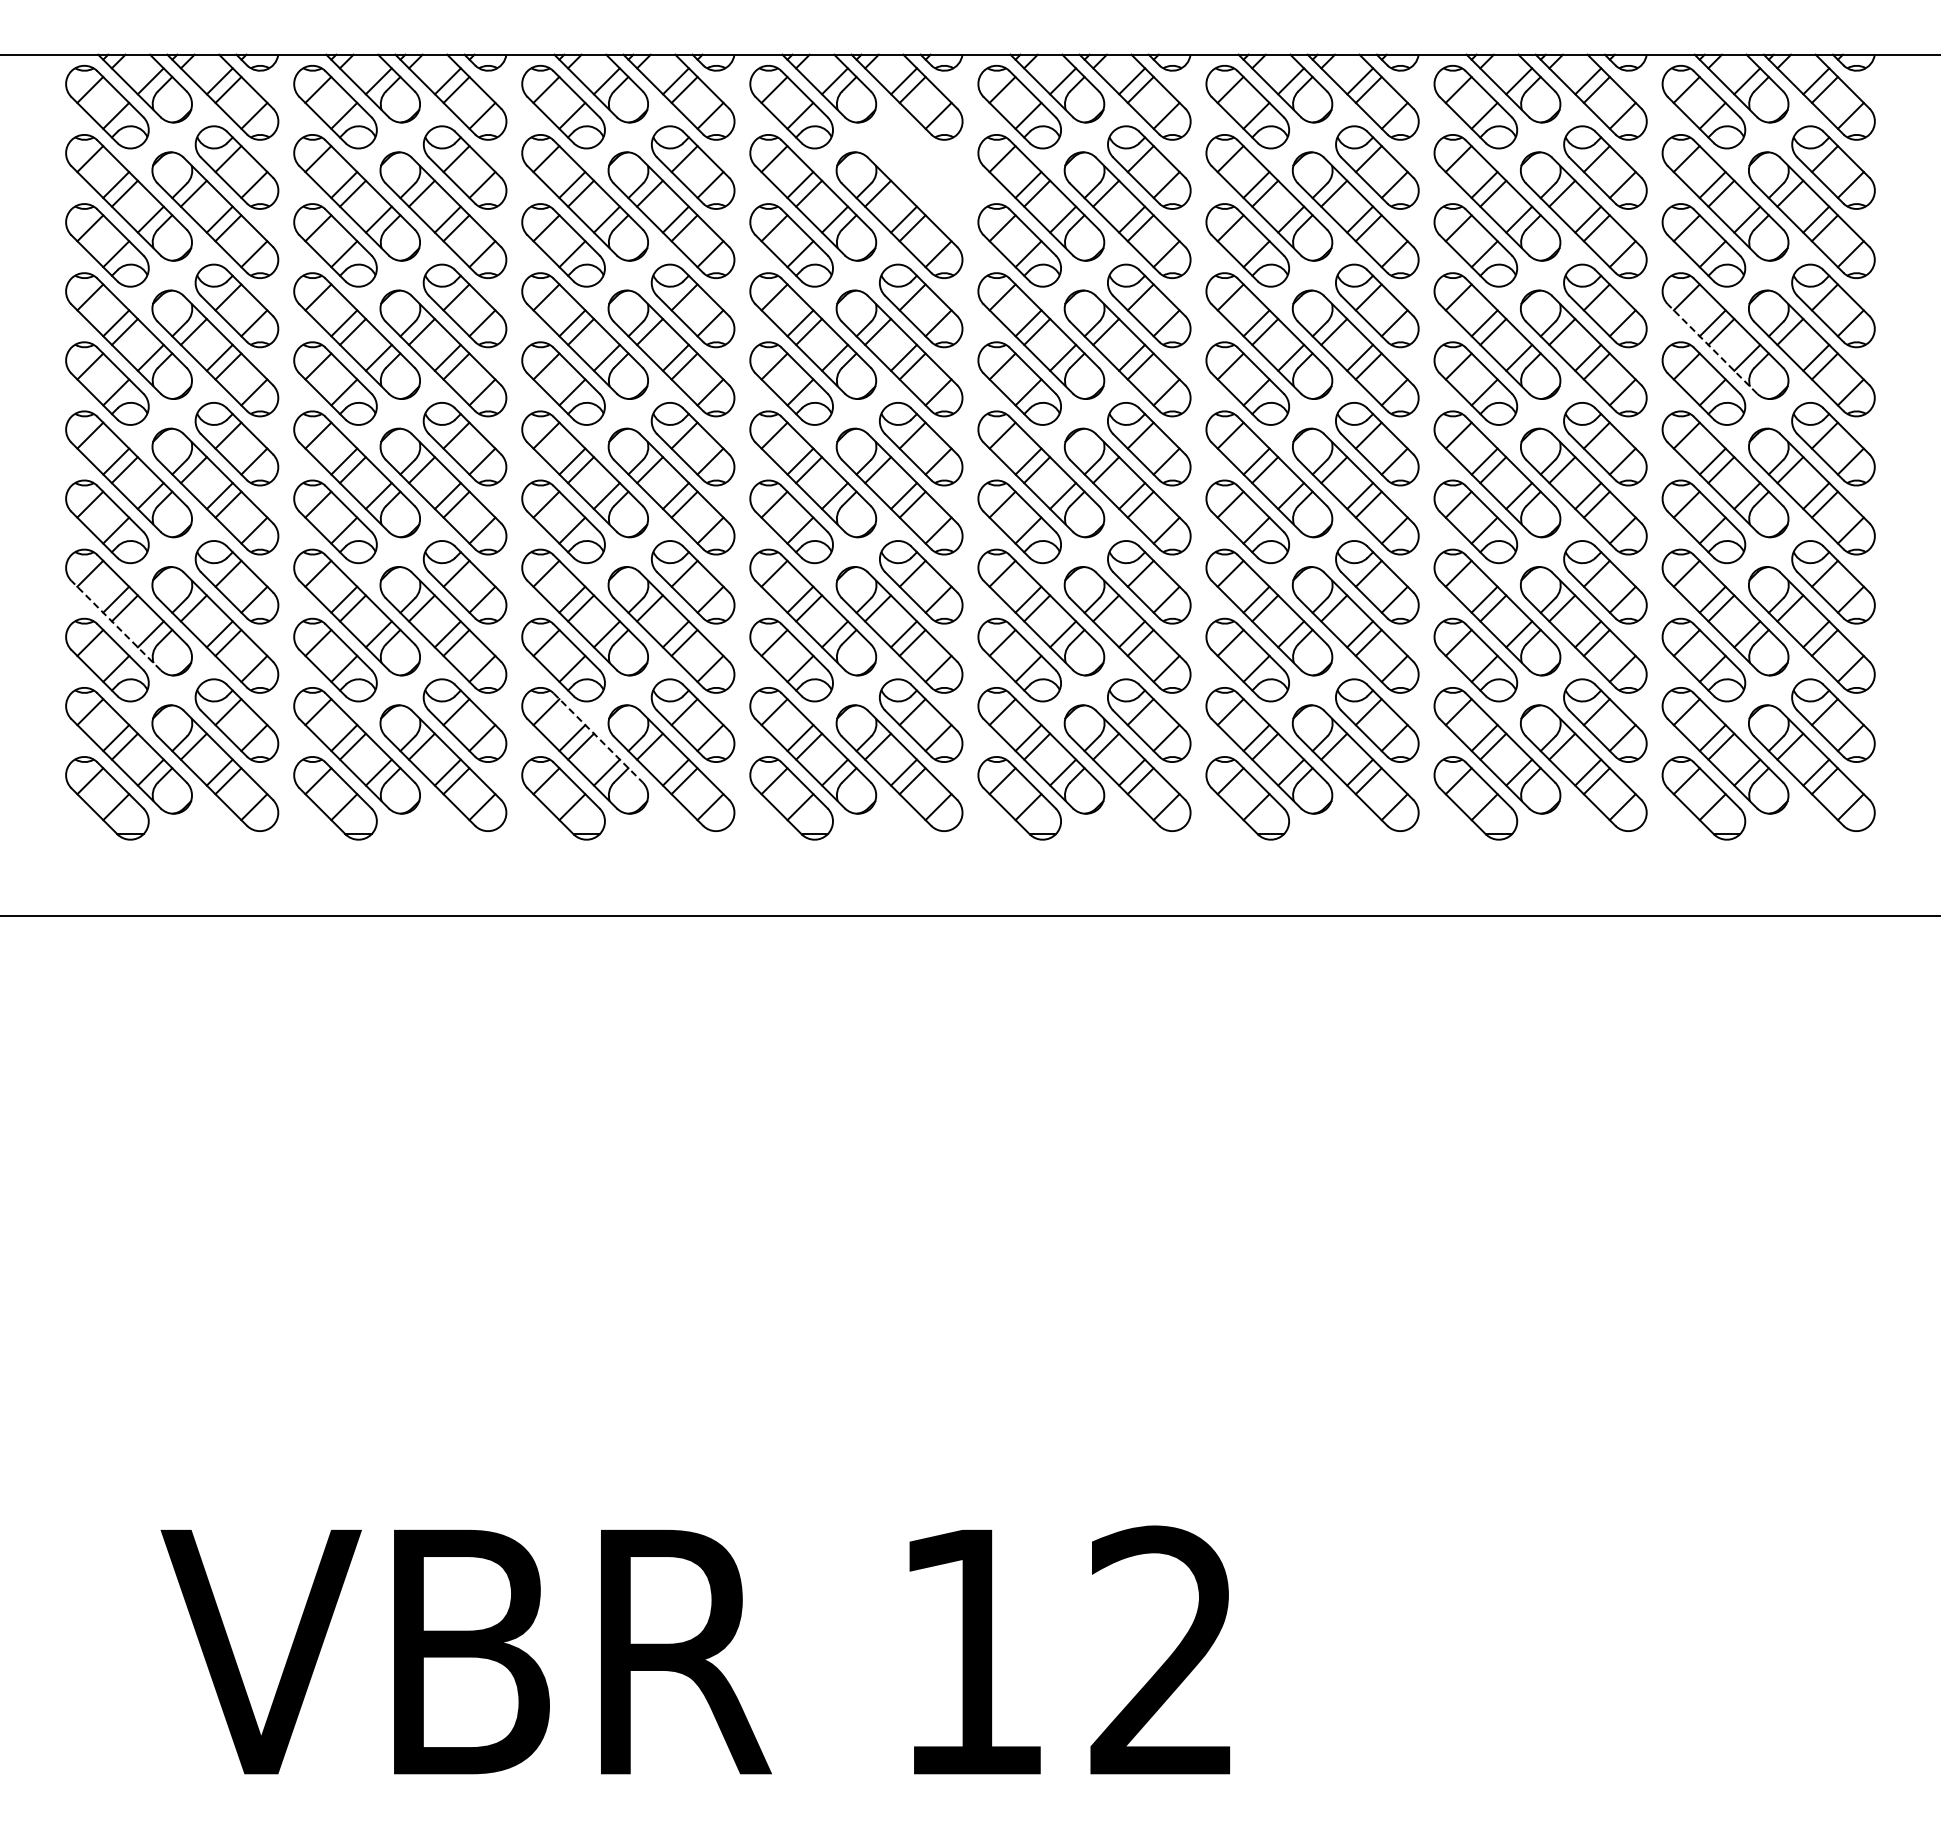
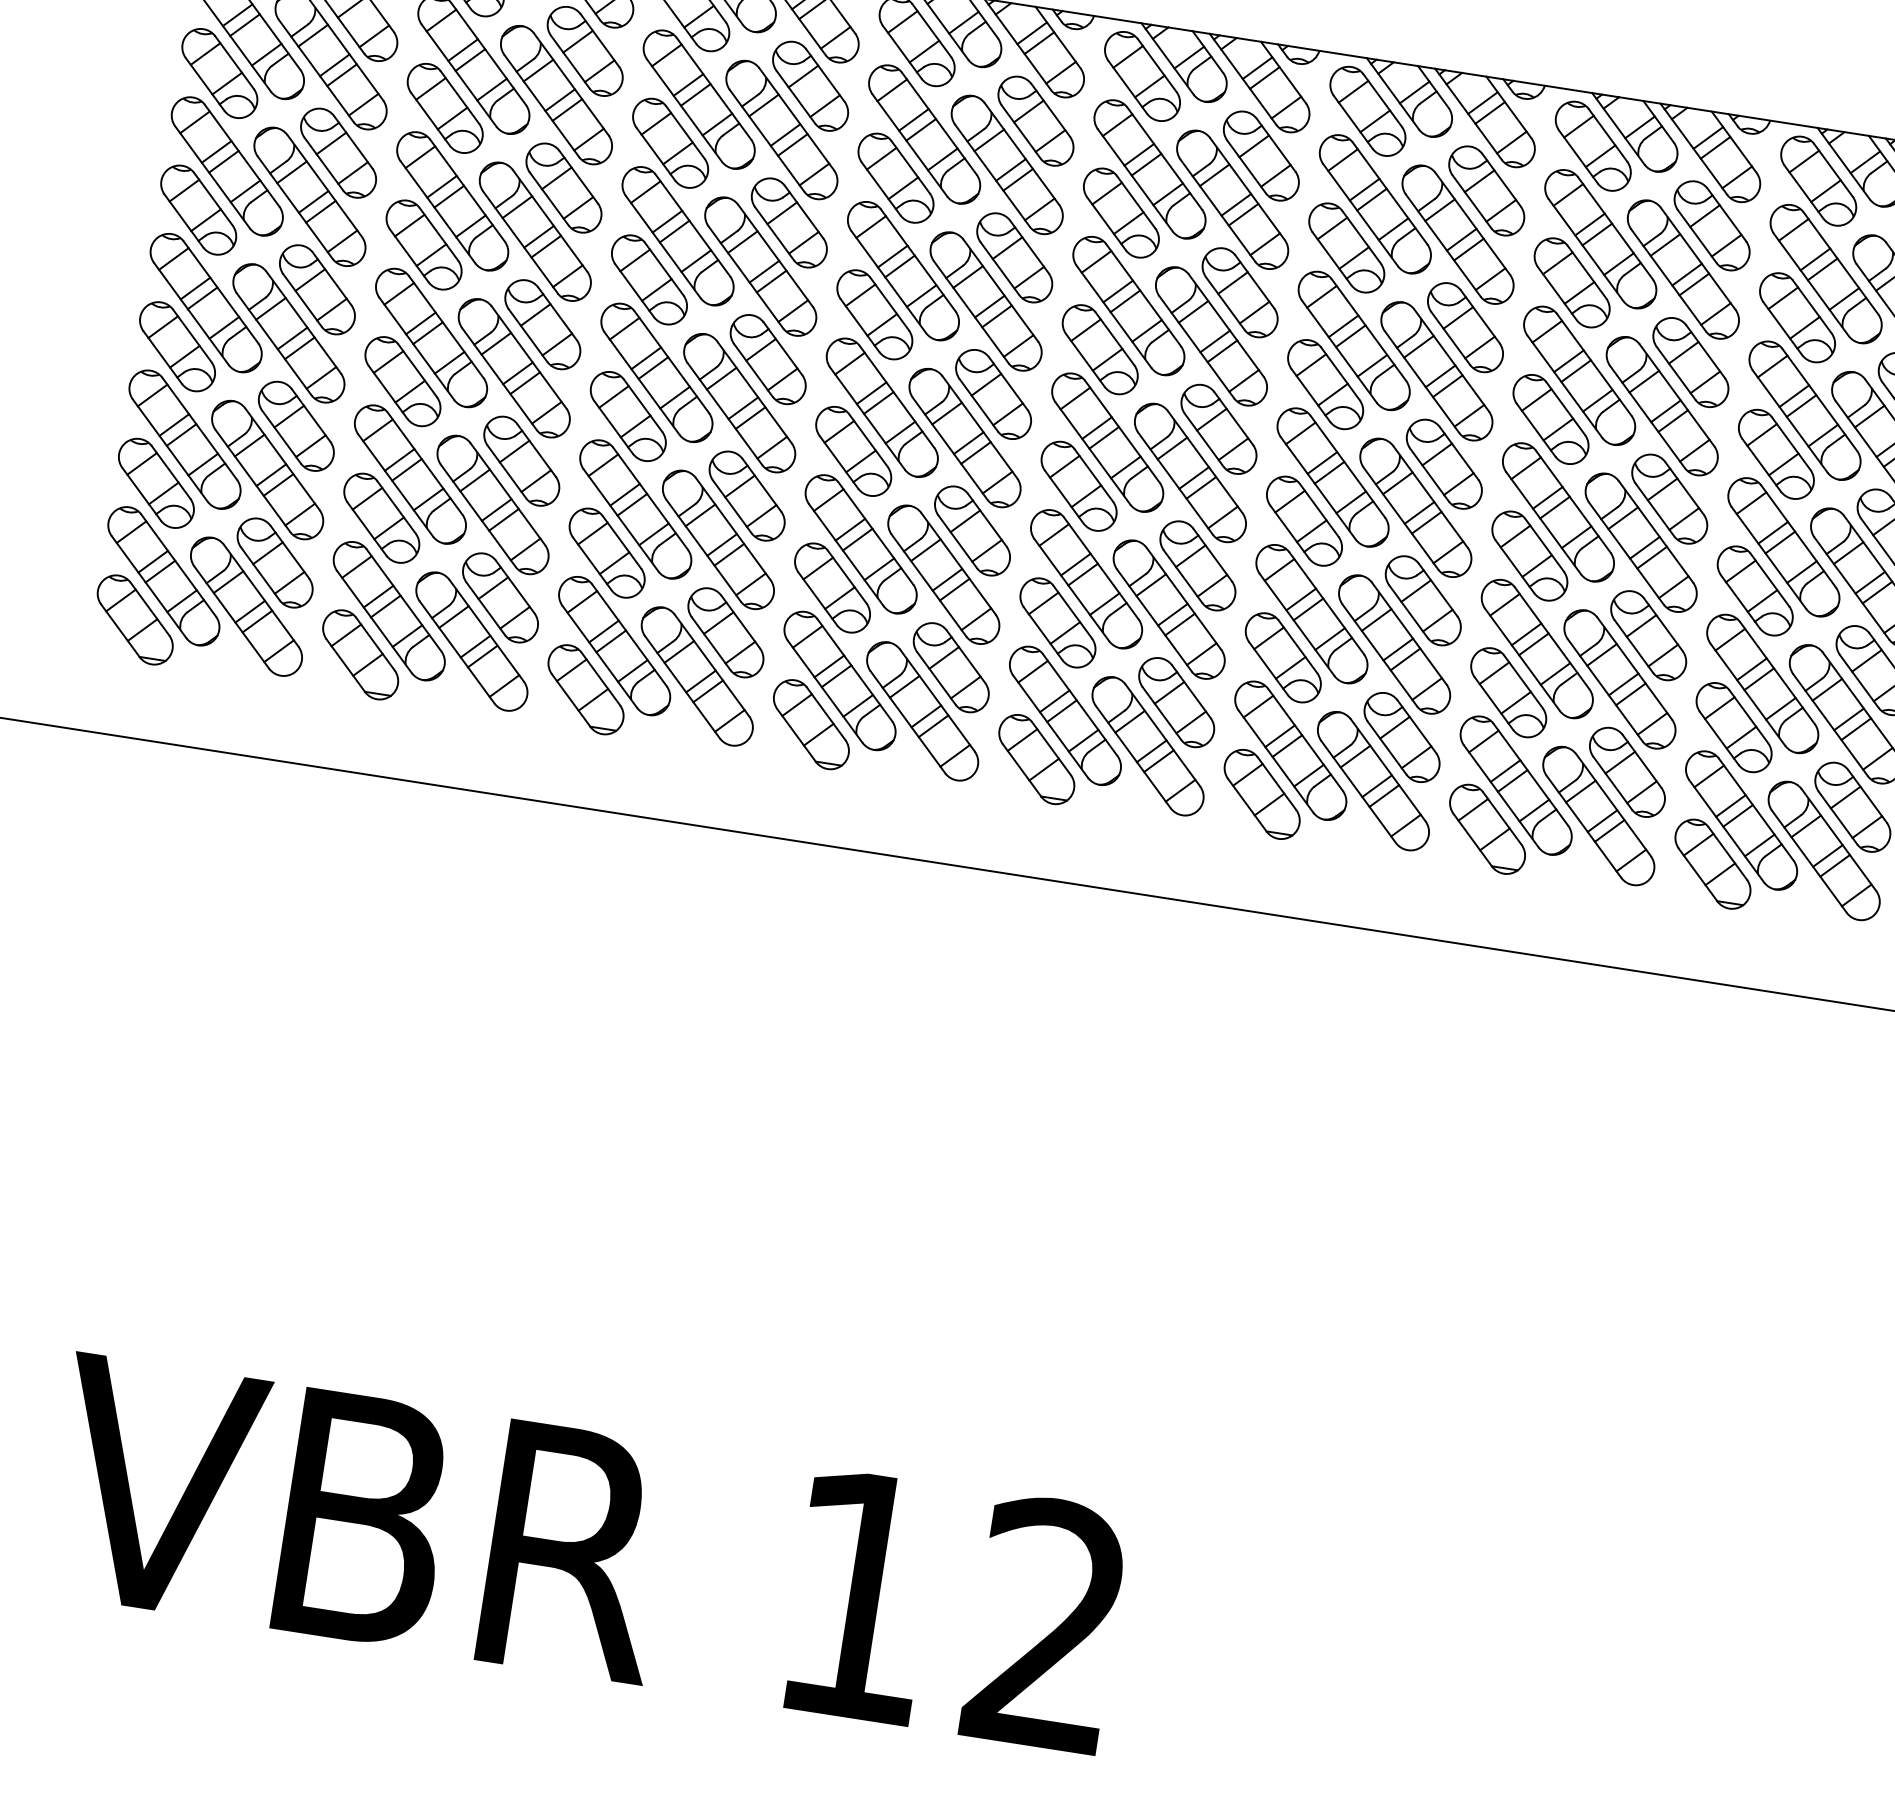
part: (921, 167) -> (1036, 121), added
line: (1712, 348) -> (1790, 420), dashed -> solid
line: (115, 625) -> (169, 450), dashed -> solid
line: (598, 738) -> (629, 635), dashed -> solid

